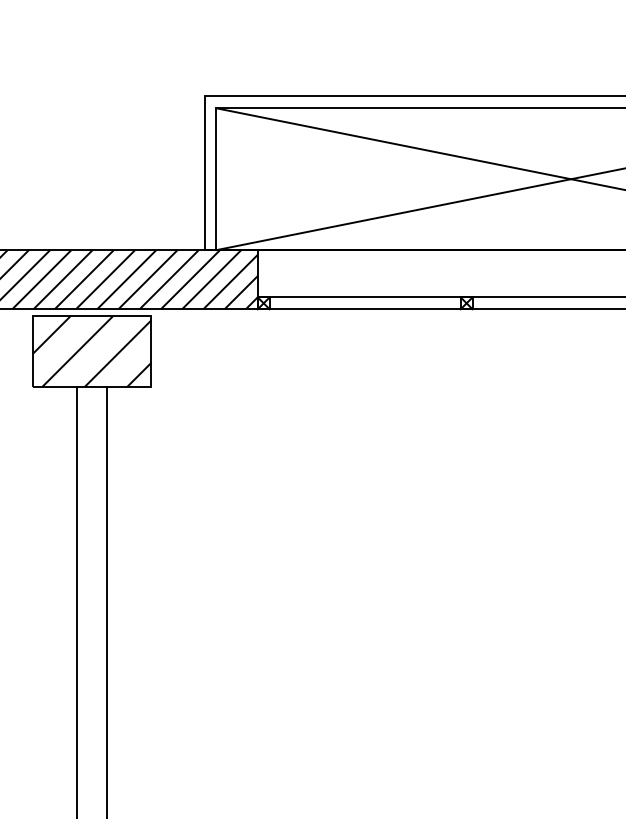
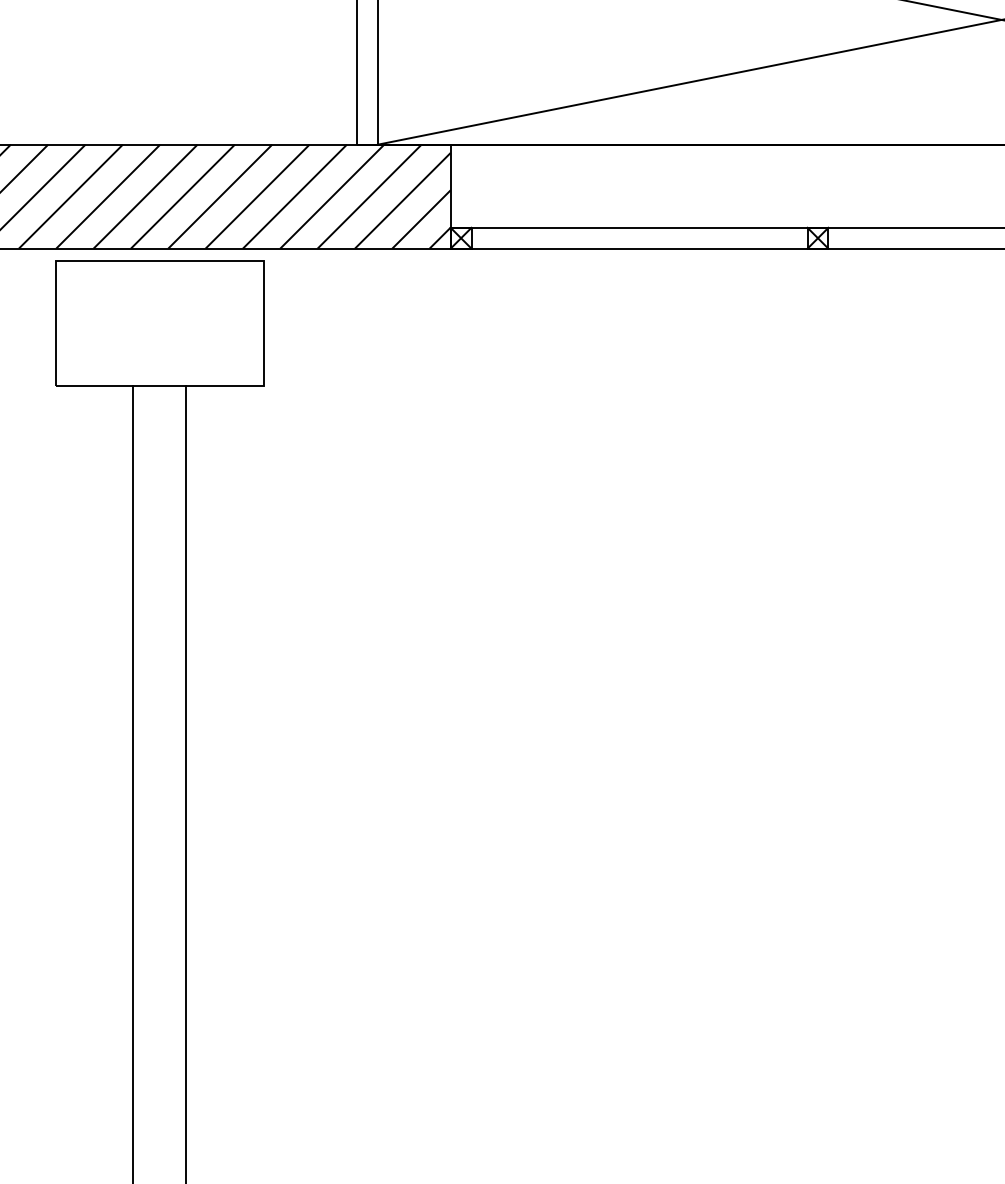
hatch: (92, 351) -> (159, 322), removed

